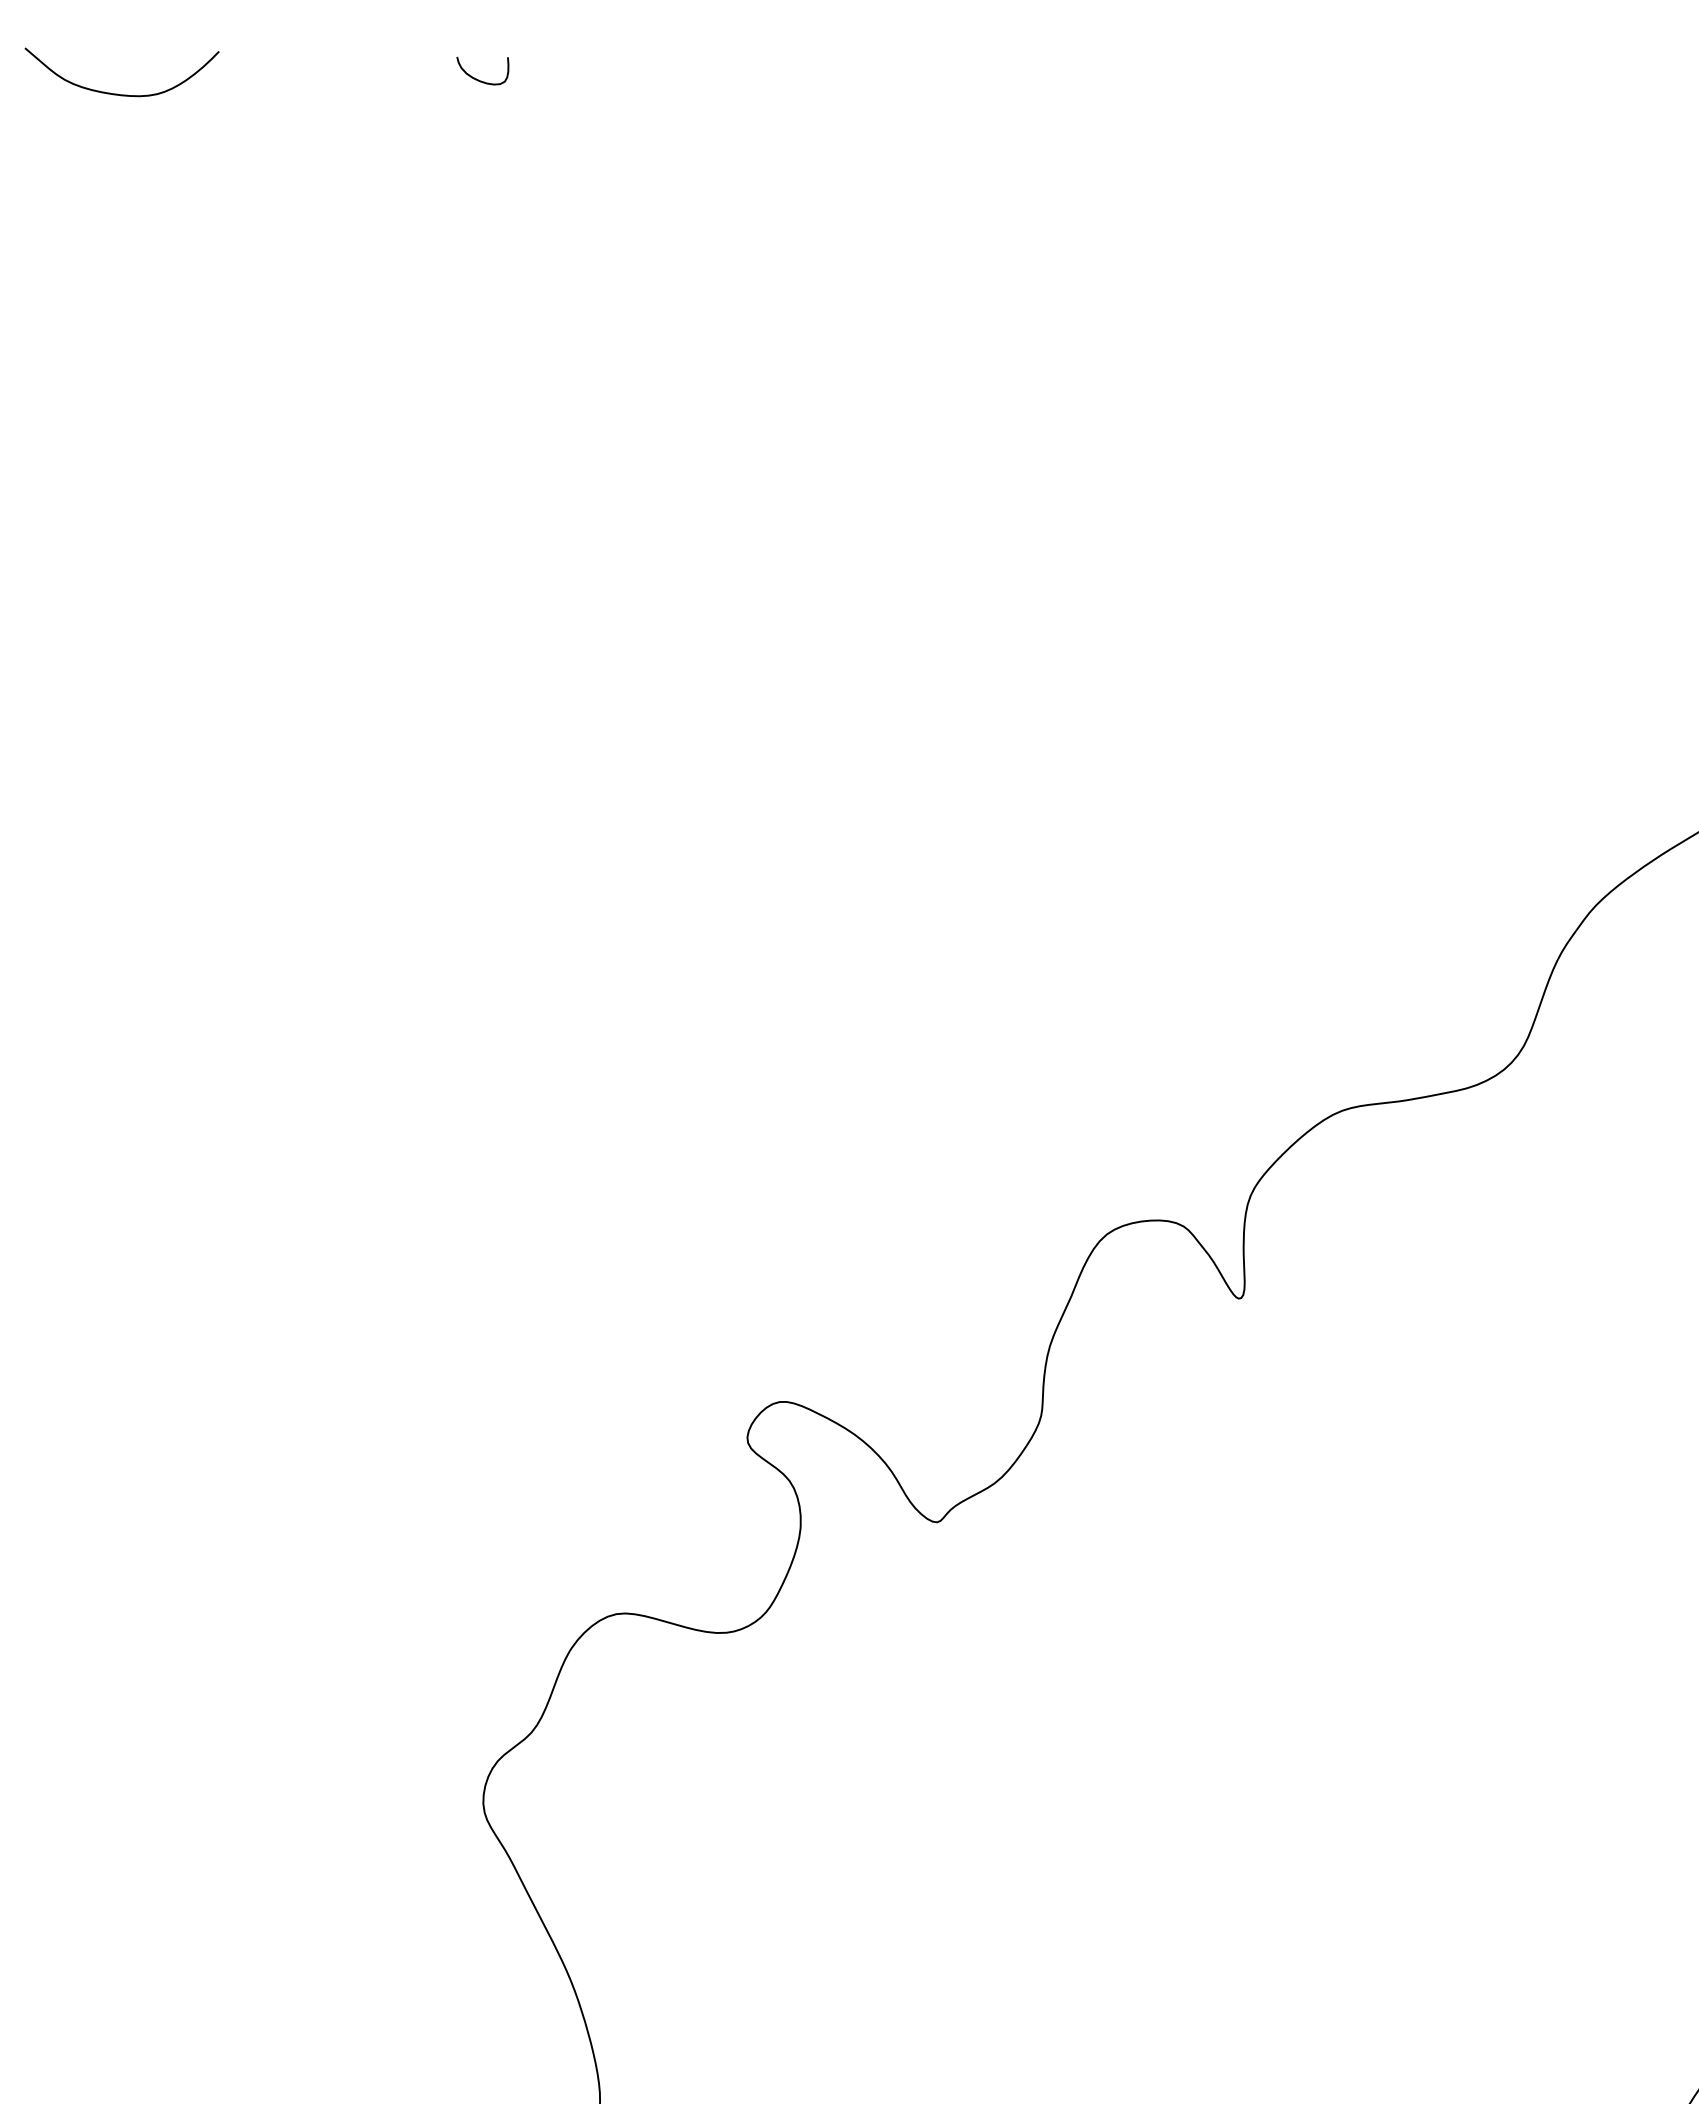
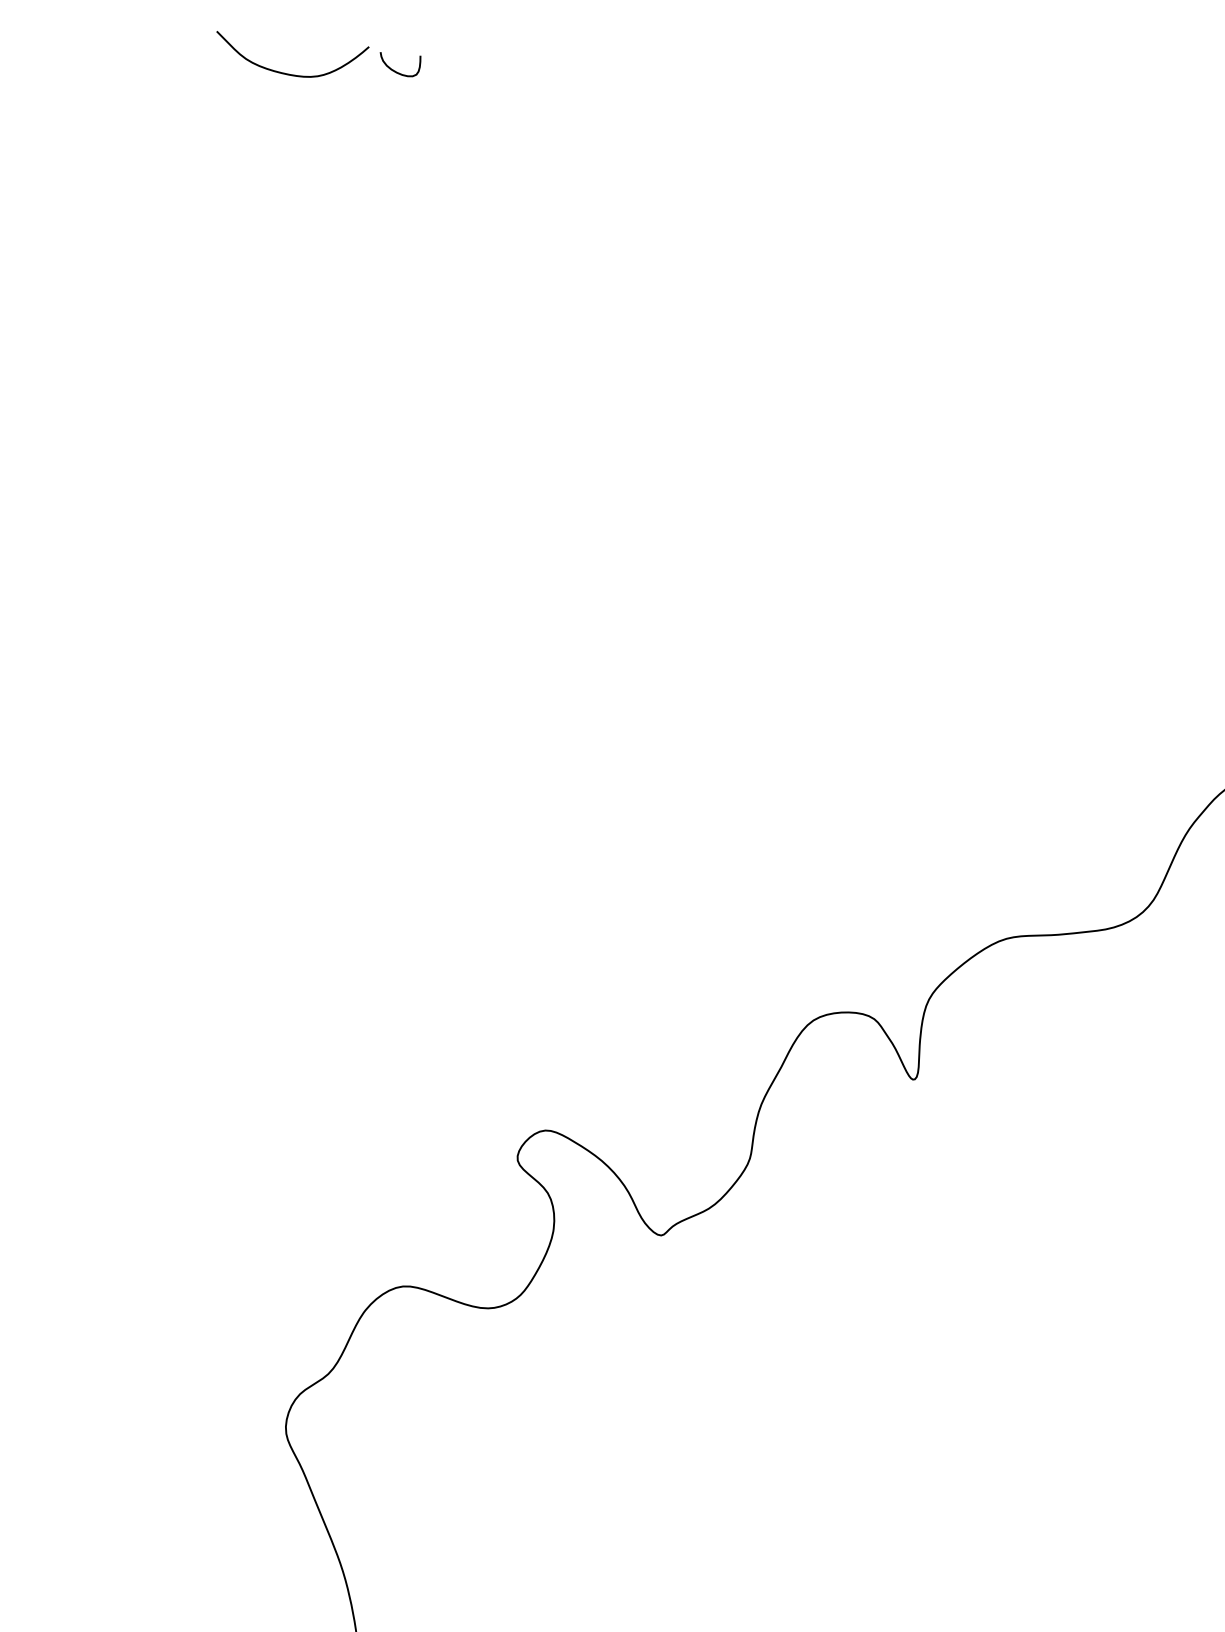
curve: (117, 93) -> (286, 73), moved

